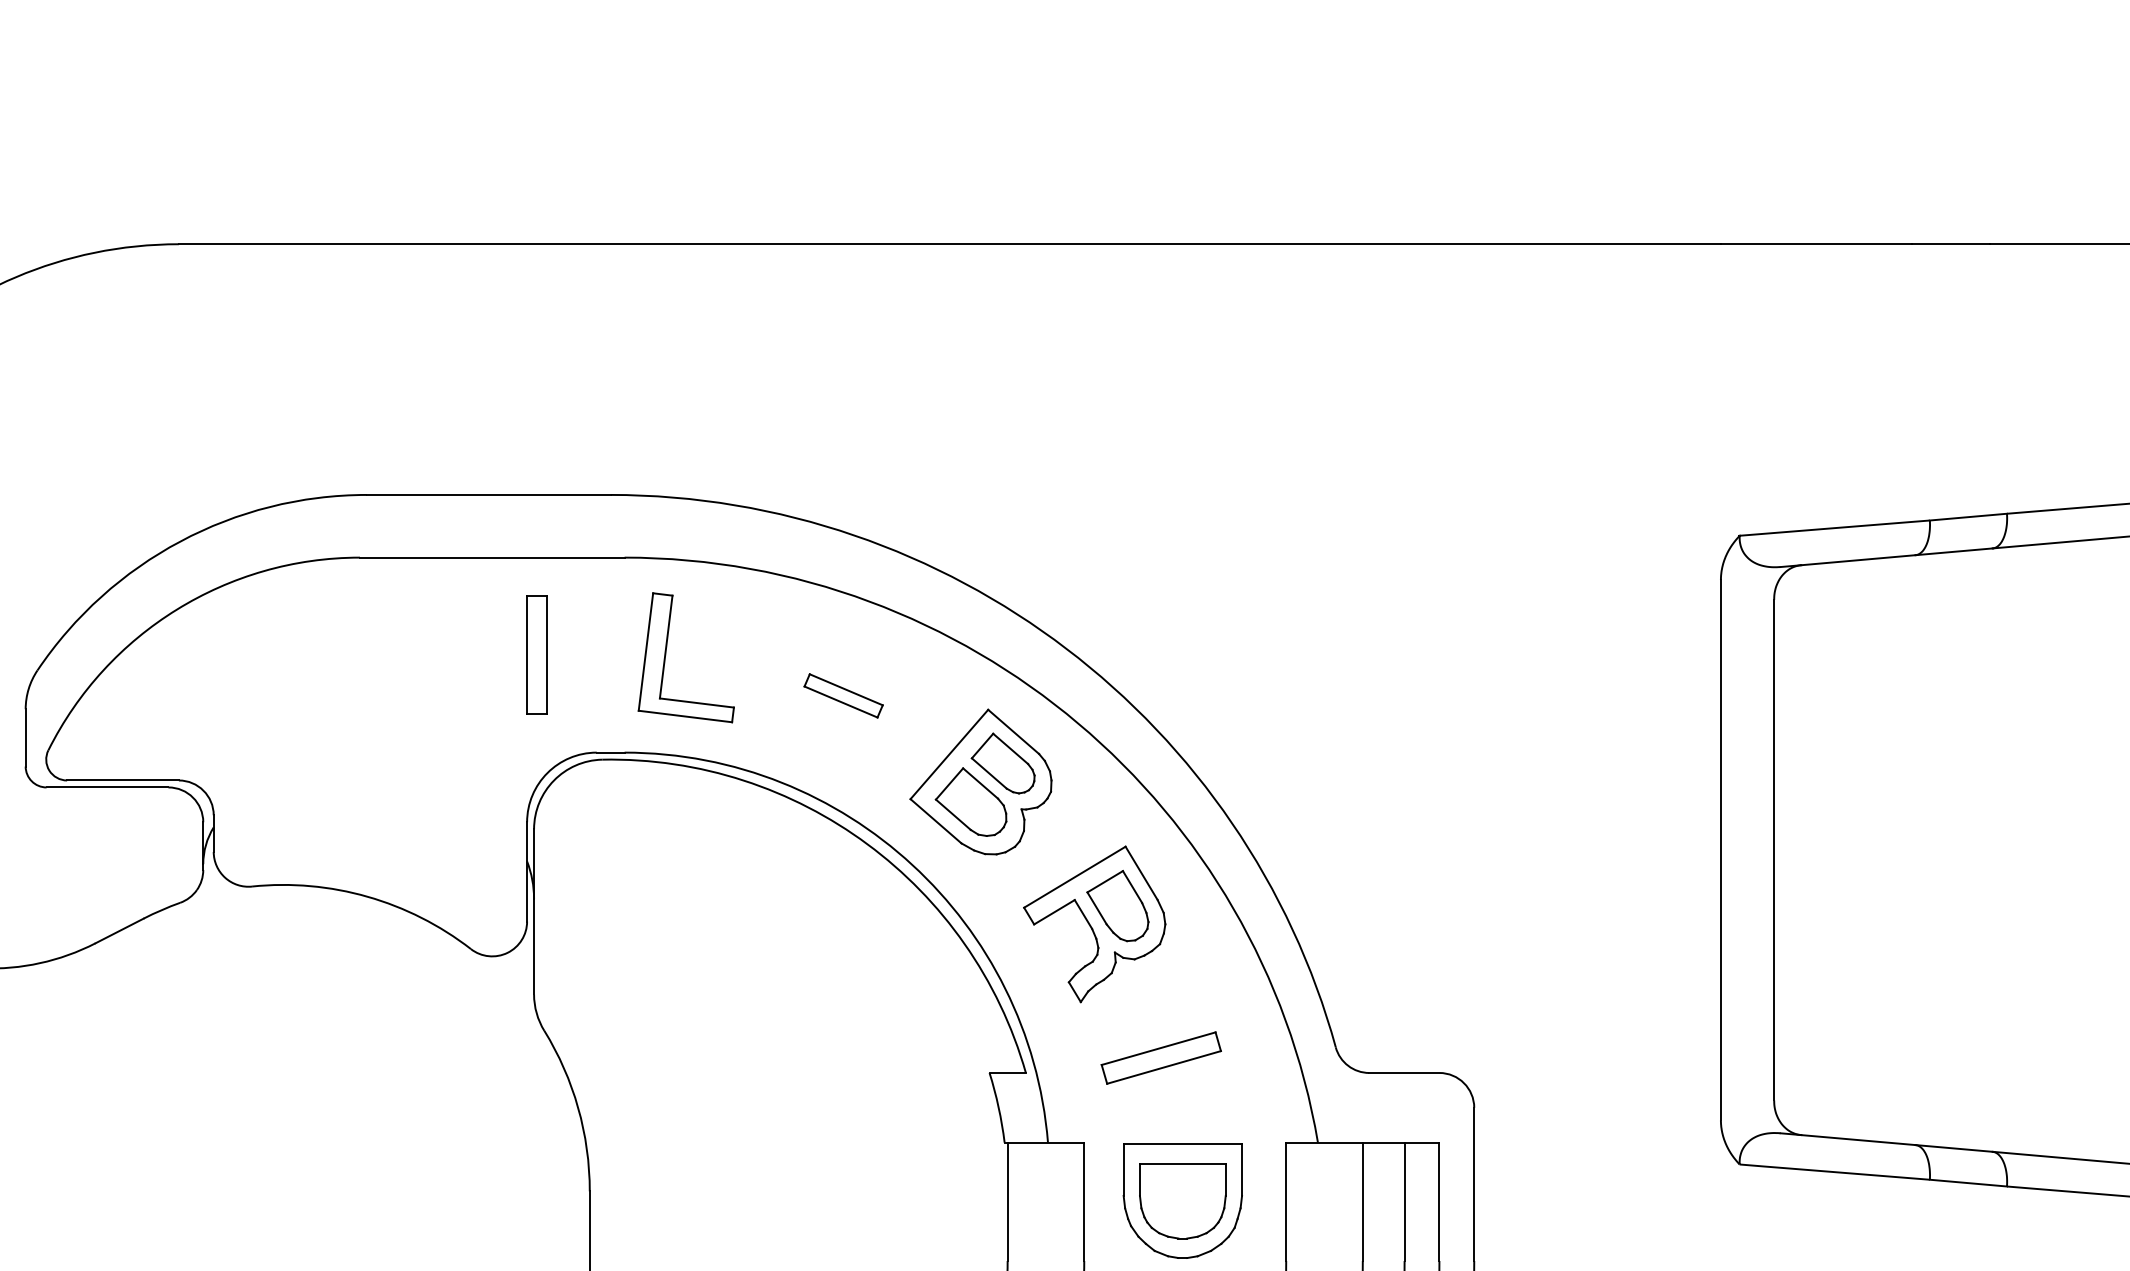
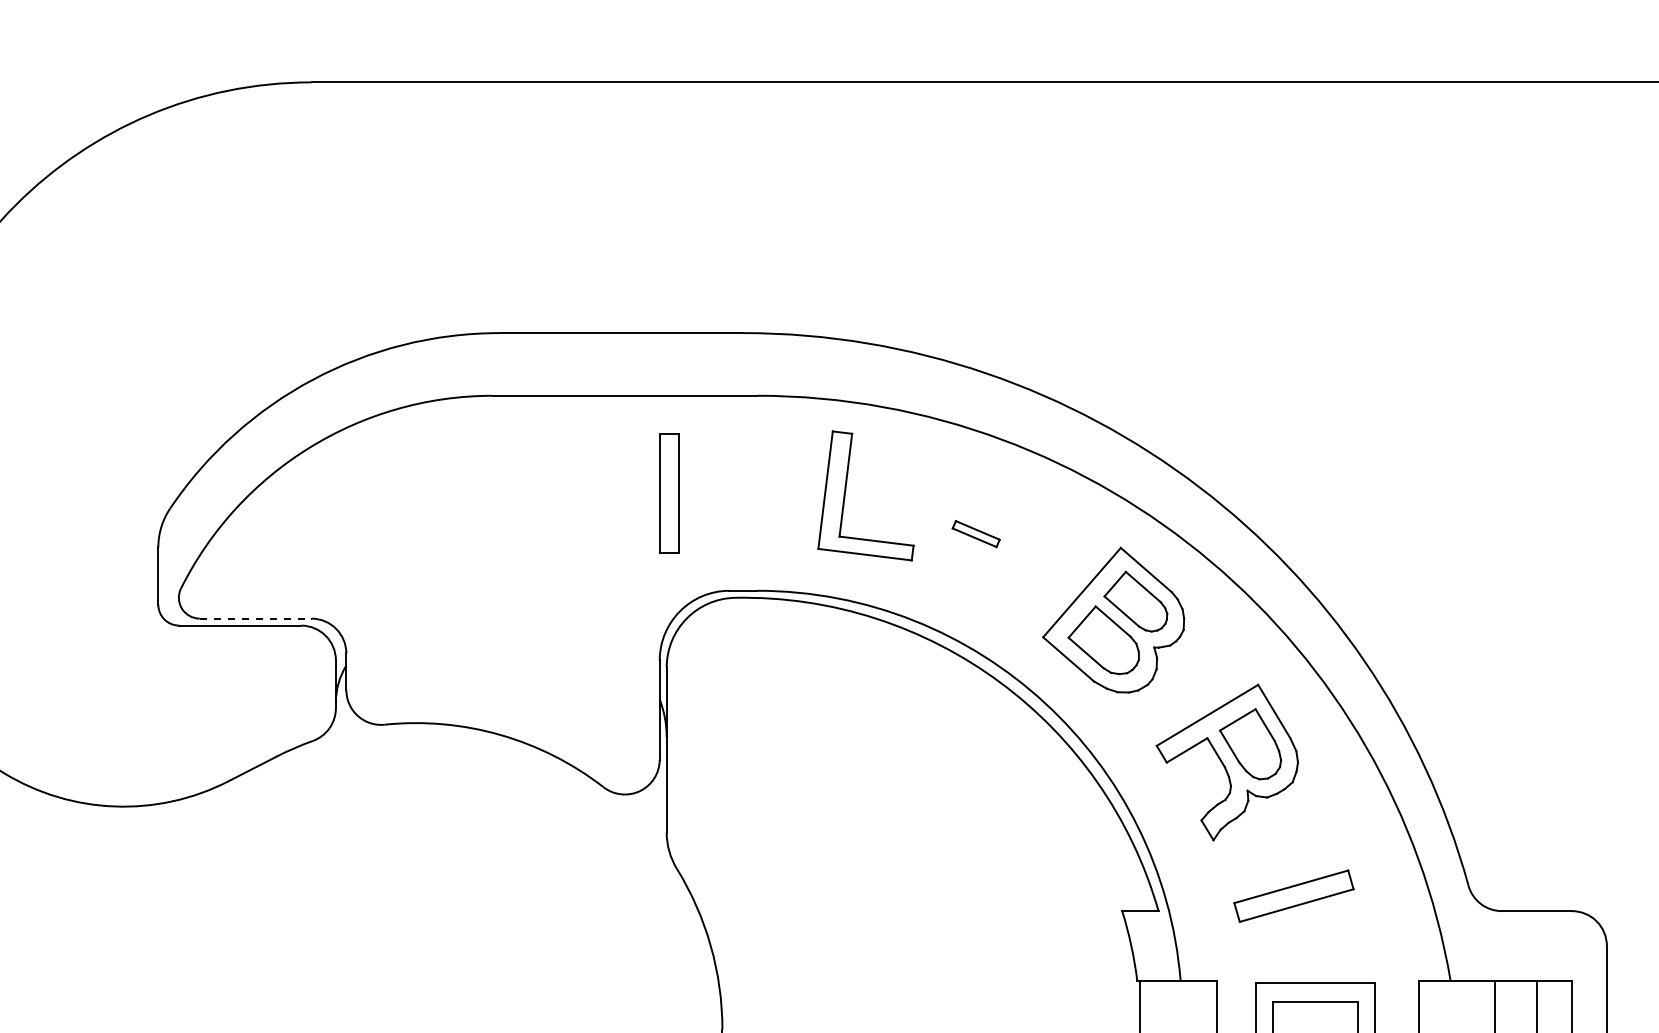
part: (666, 655) -> (846, 493), moved
part: (843, 695) -> (976, 533), size x0.6
line: (123, 780) -> (256, 618), solid -> dashed

